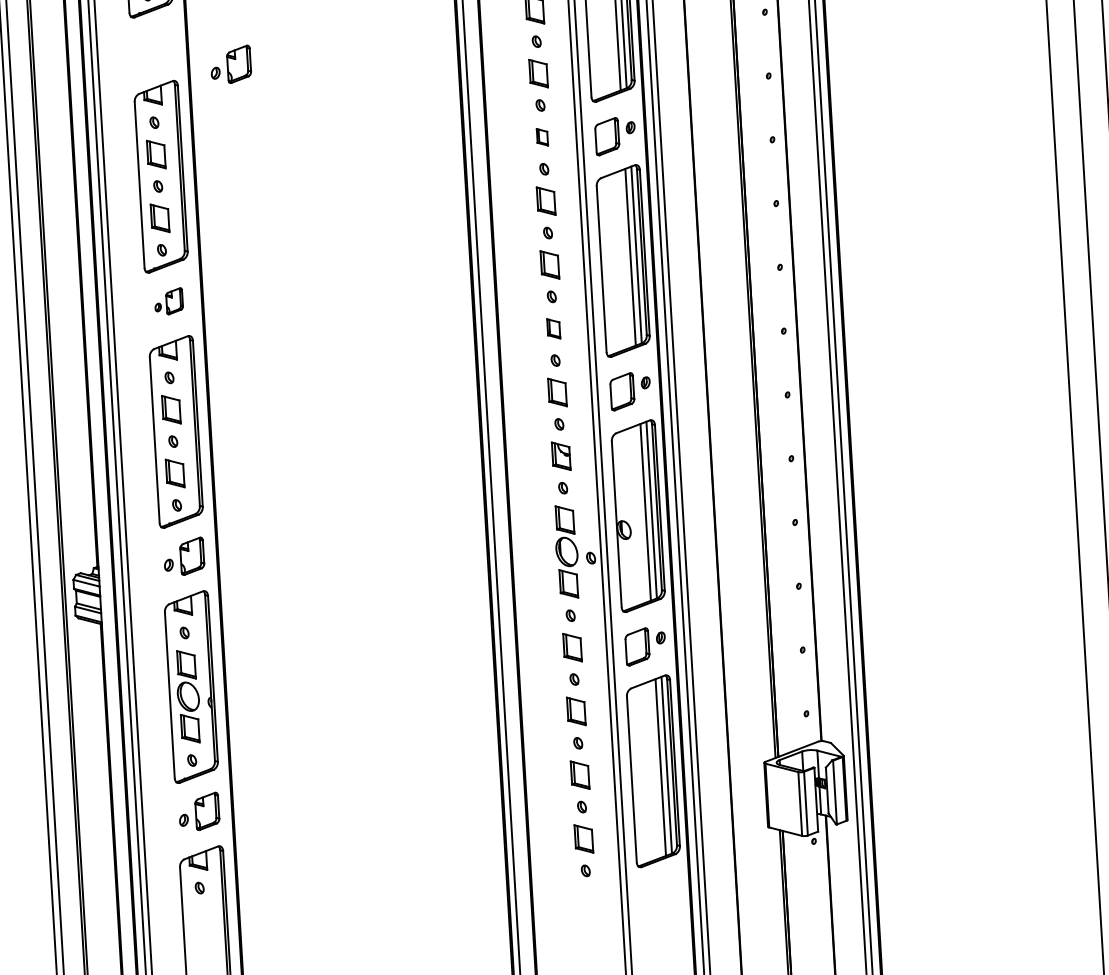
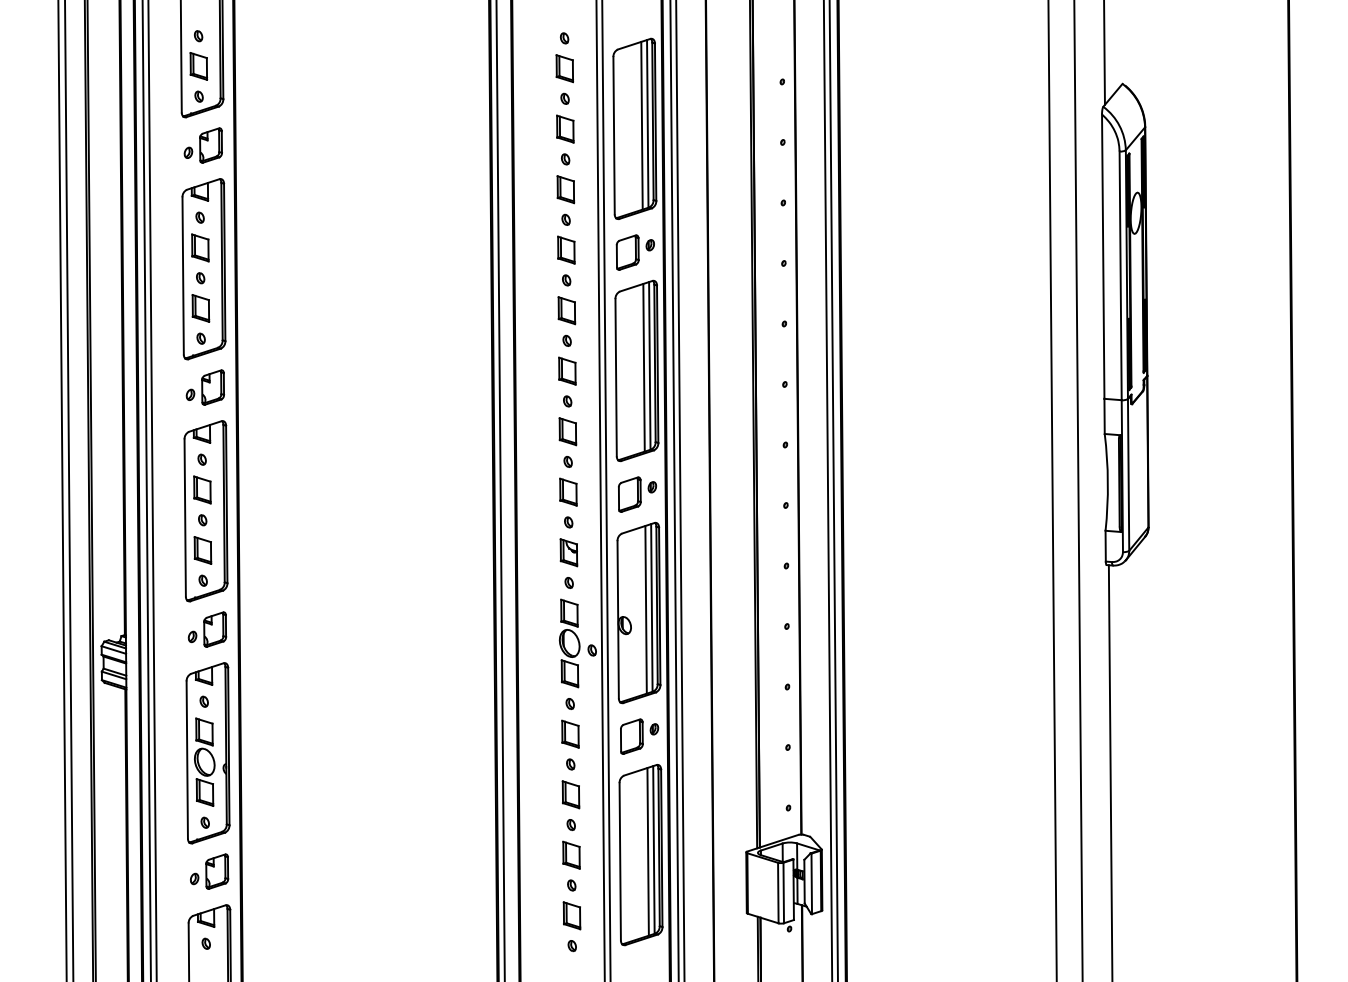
part: (230, 64) -> (202, 145), moved
part: (542, 136) -> (566, 249), size x1.67
part: (168, 301) -> (204, 387), size x1.43
part: (553, 328) -> (567, 431), size x1.43

